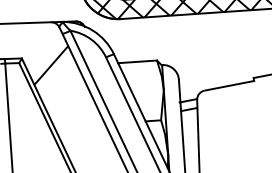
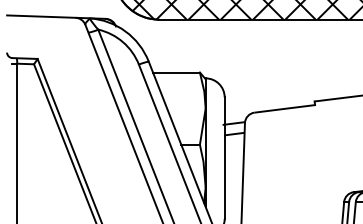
hatch: (51, 65) -> (72, 69), removed

